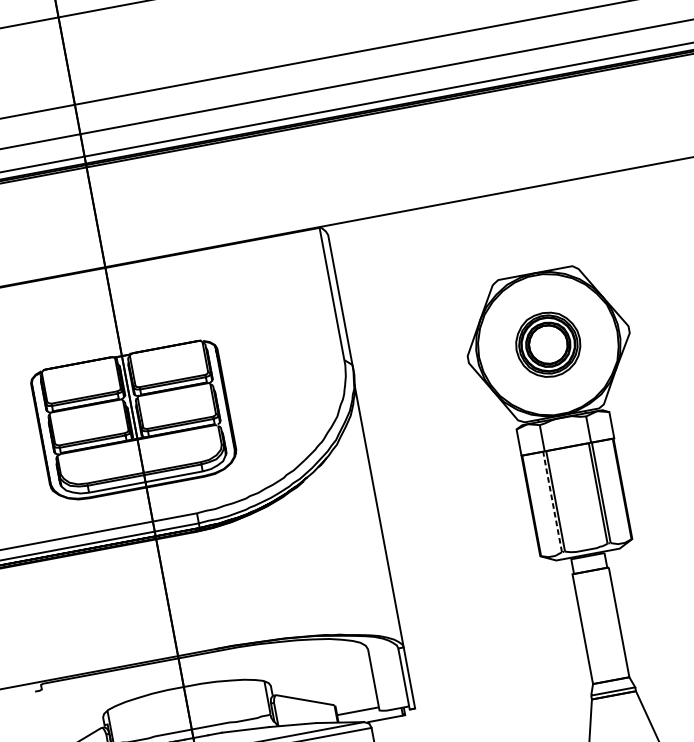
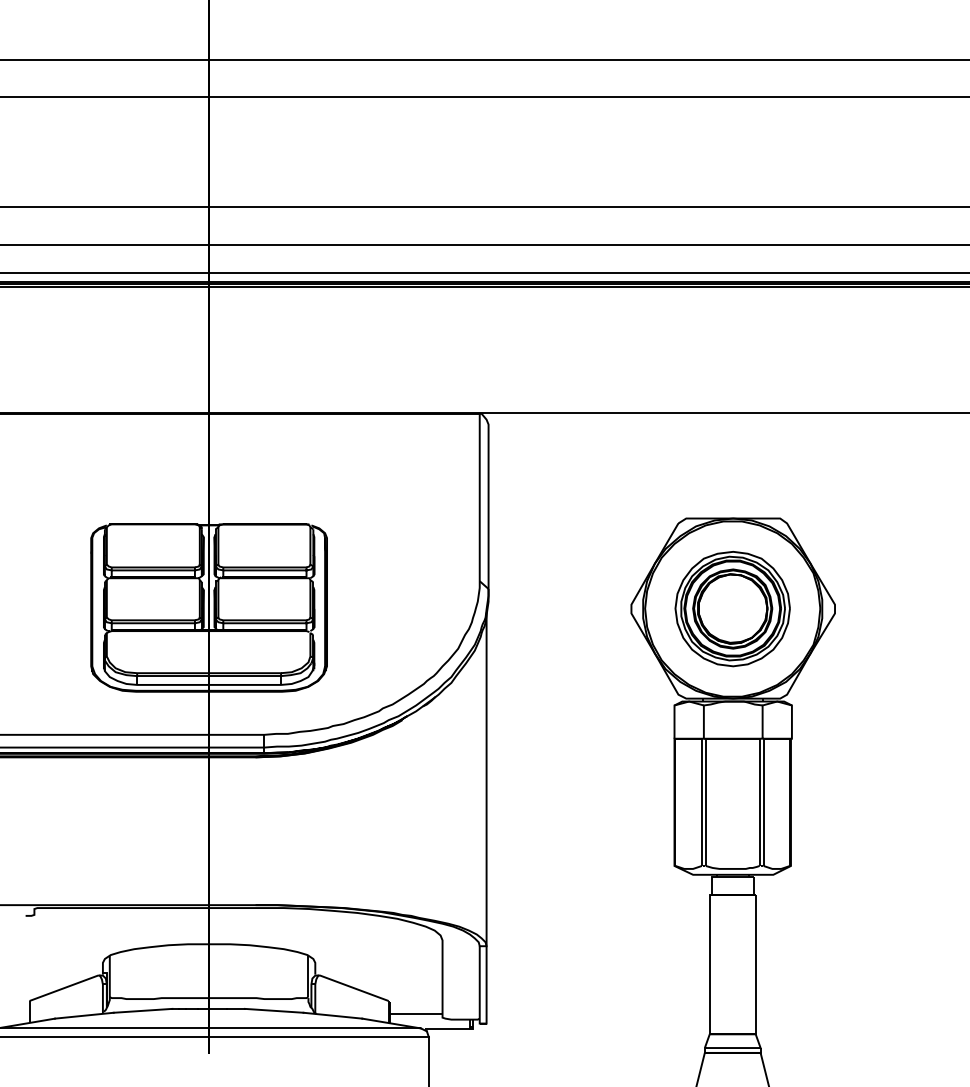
part: (548, 345) -> (732, 609), size x1.43
line: (552, 502) -> (701, 802), dashed -> solid

